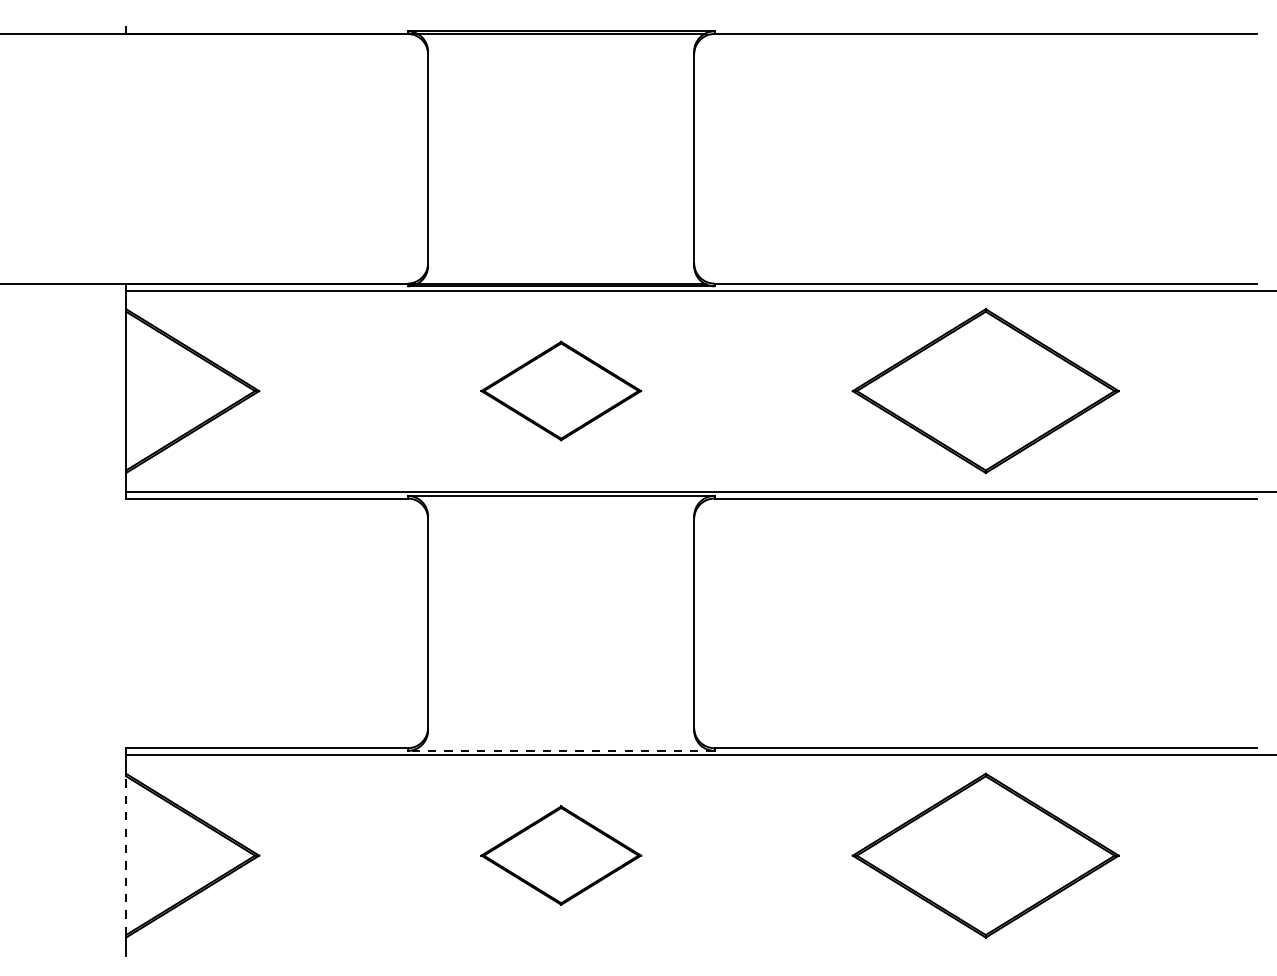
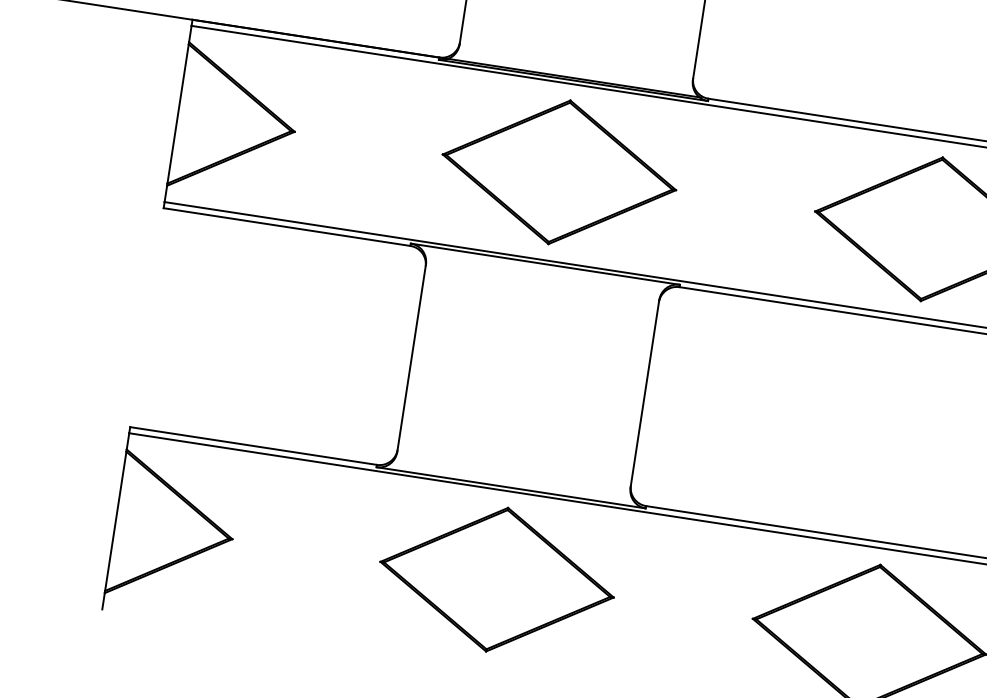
part: (561, 390) -> (559, 171), size x1.67
line: (560, 750) -> (510, 487), dashed -> solid
line: (126, 855) -> (116, 521), dashed -> solid
part: (561, 855) -> (497, 579), size x1.67

